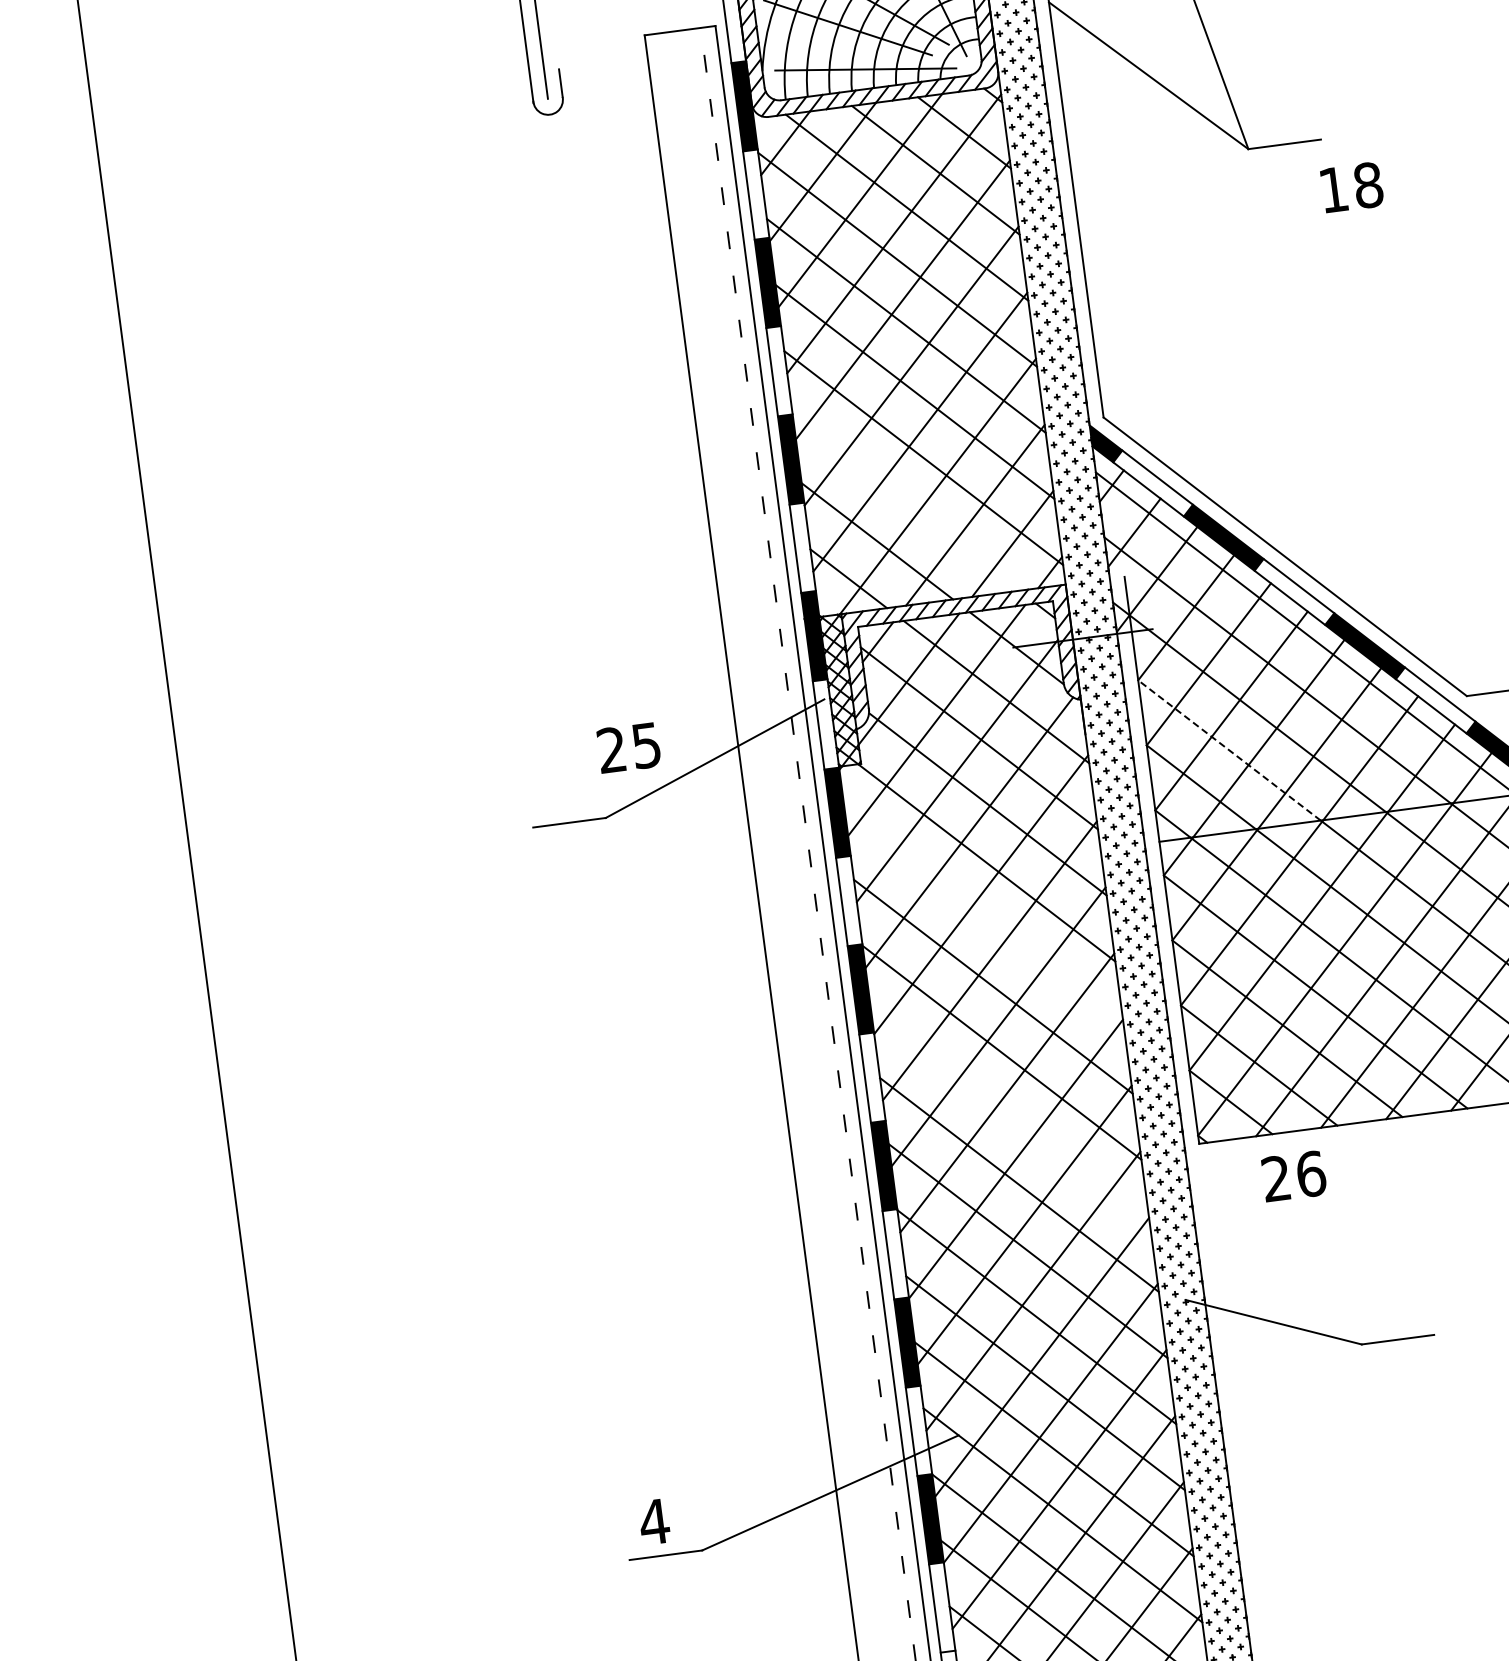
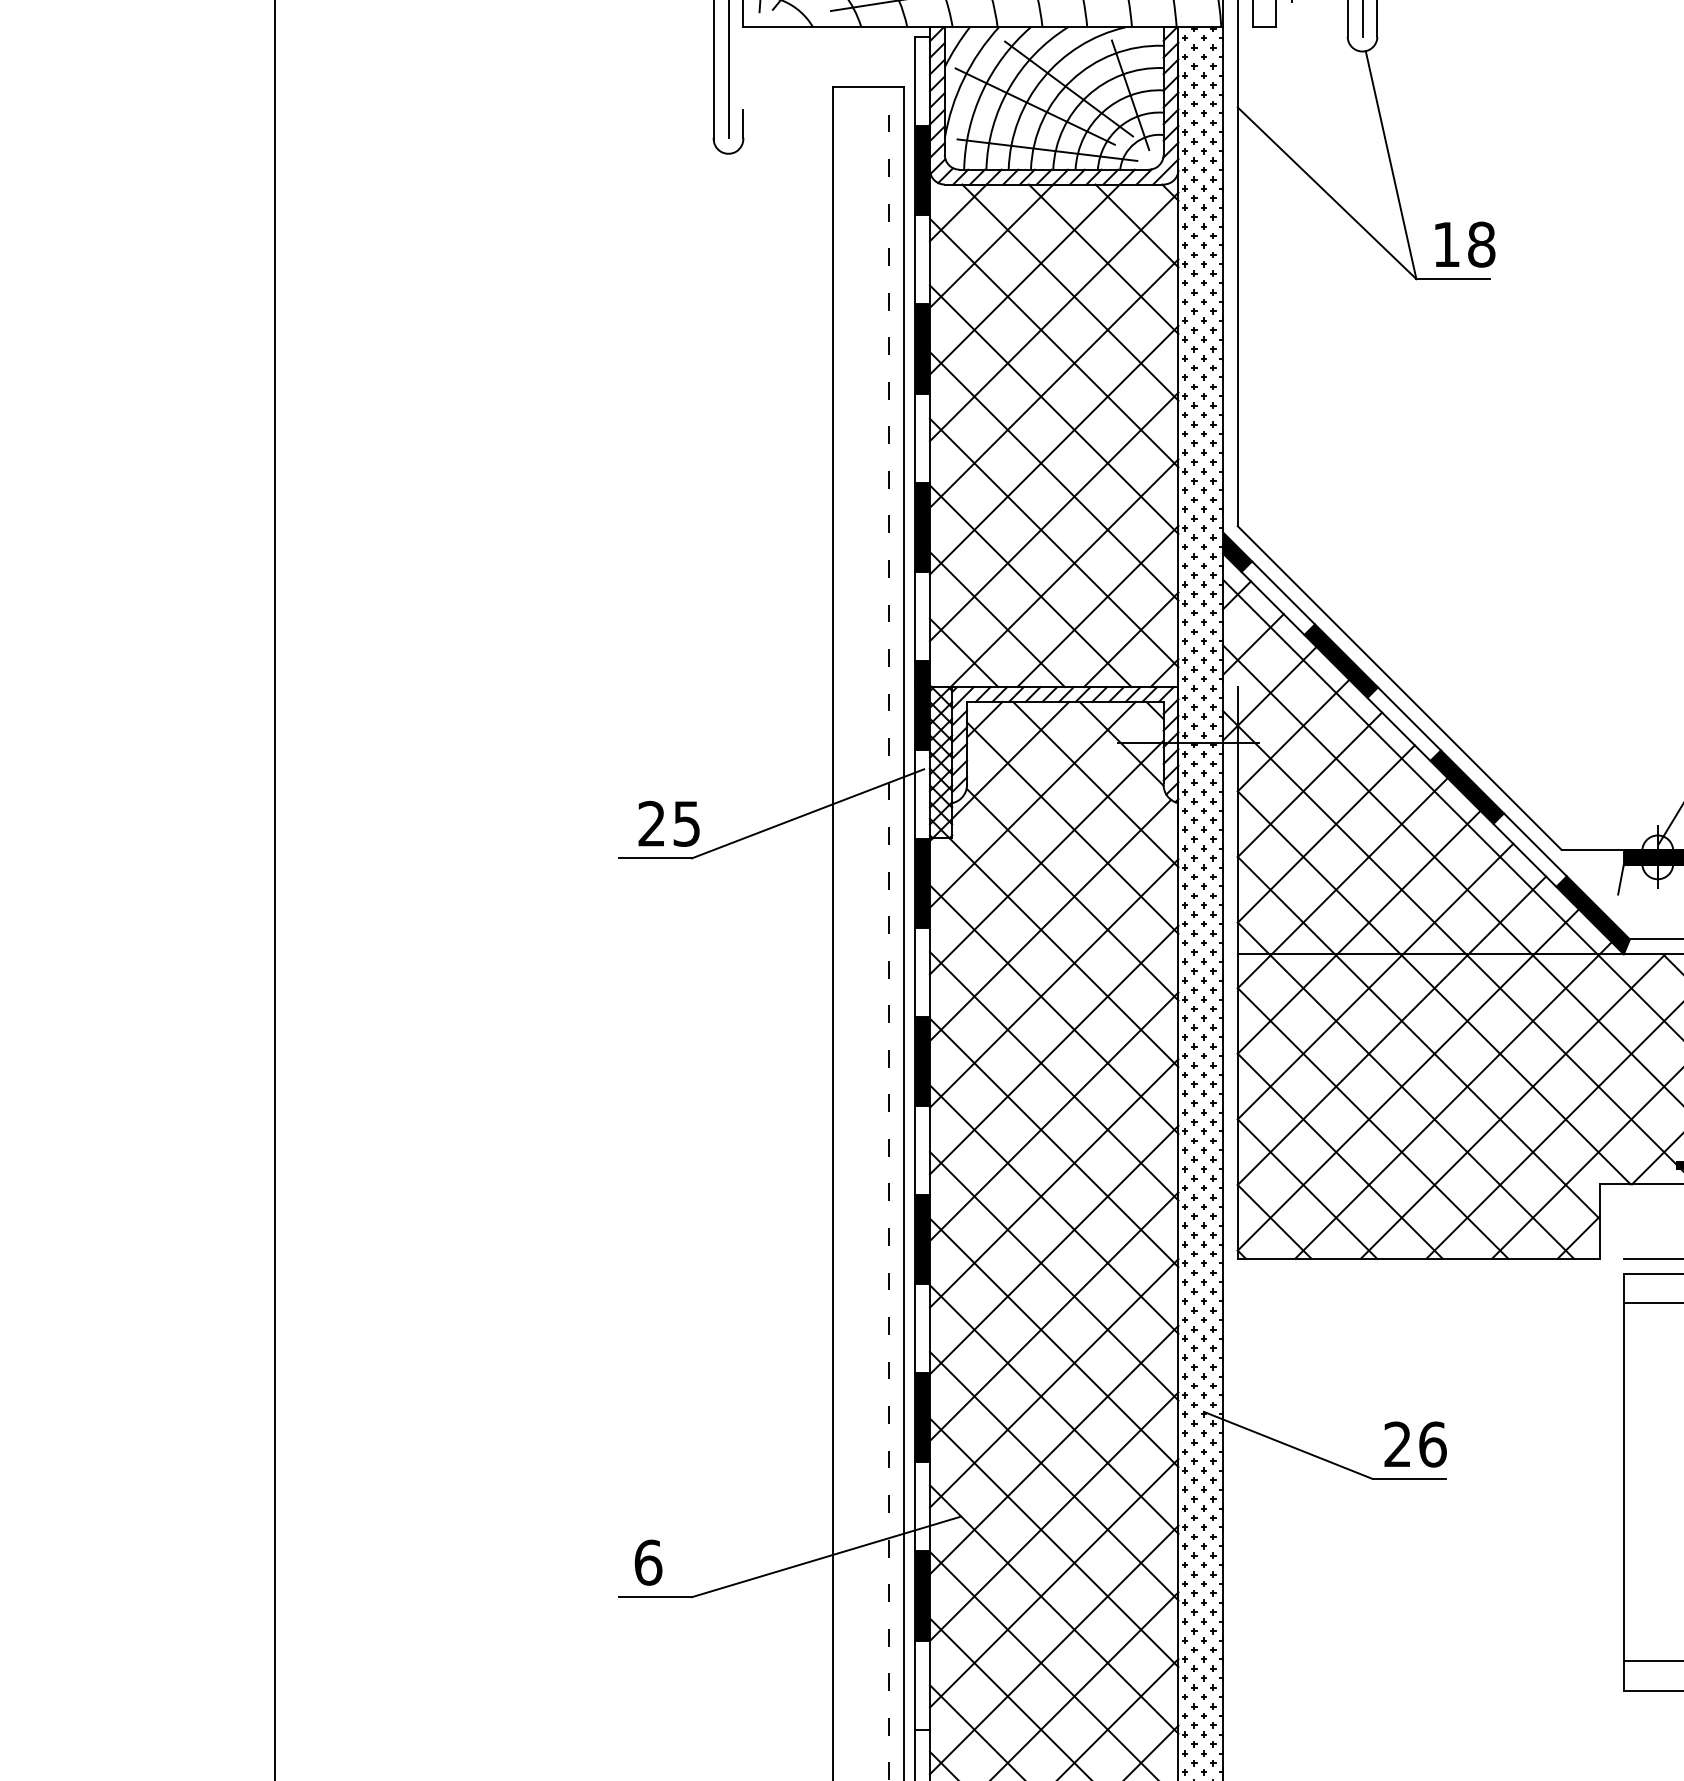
text: (1352, 187) -> (1465, 244), moved
line: (905, 504) -> (1030, 586), added
text: (628, 747) -> (668, 823), moved
line: (1228, 750) -> (1318, 872), dashed -> solid
line: (983, 920) -> (1053, 1009), added
line: (1010, 1118) -> (1053, 1209), added
text: (1293, 1176) -> (1415, 1444), moved
text: (653, 1521) -> (647, 1562), 4 -> 6

